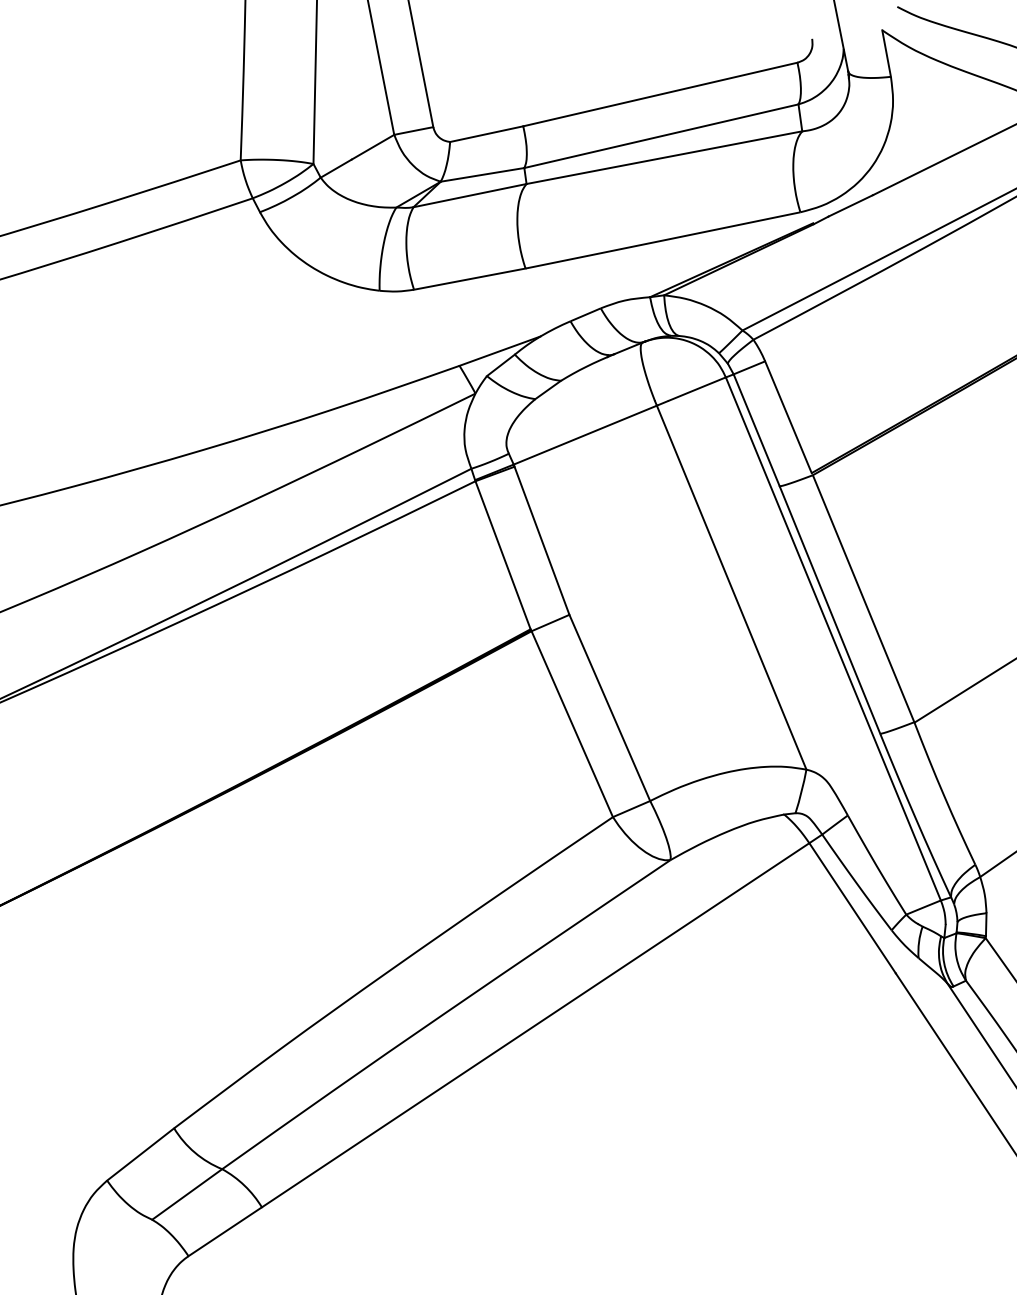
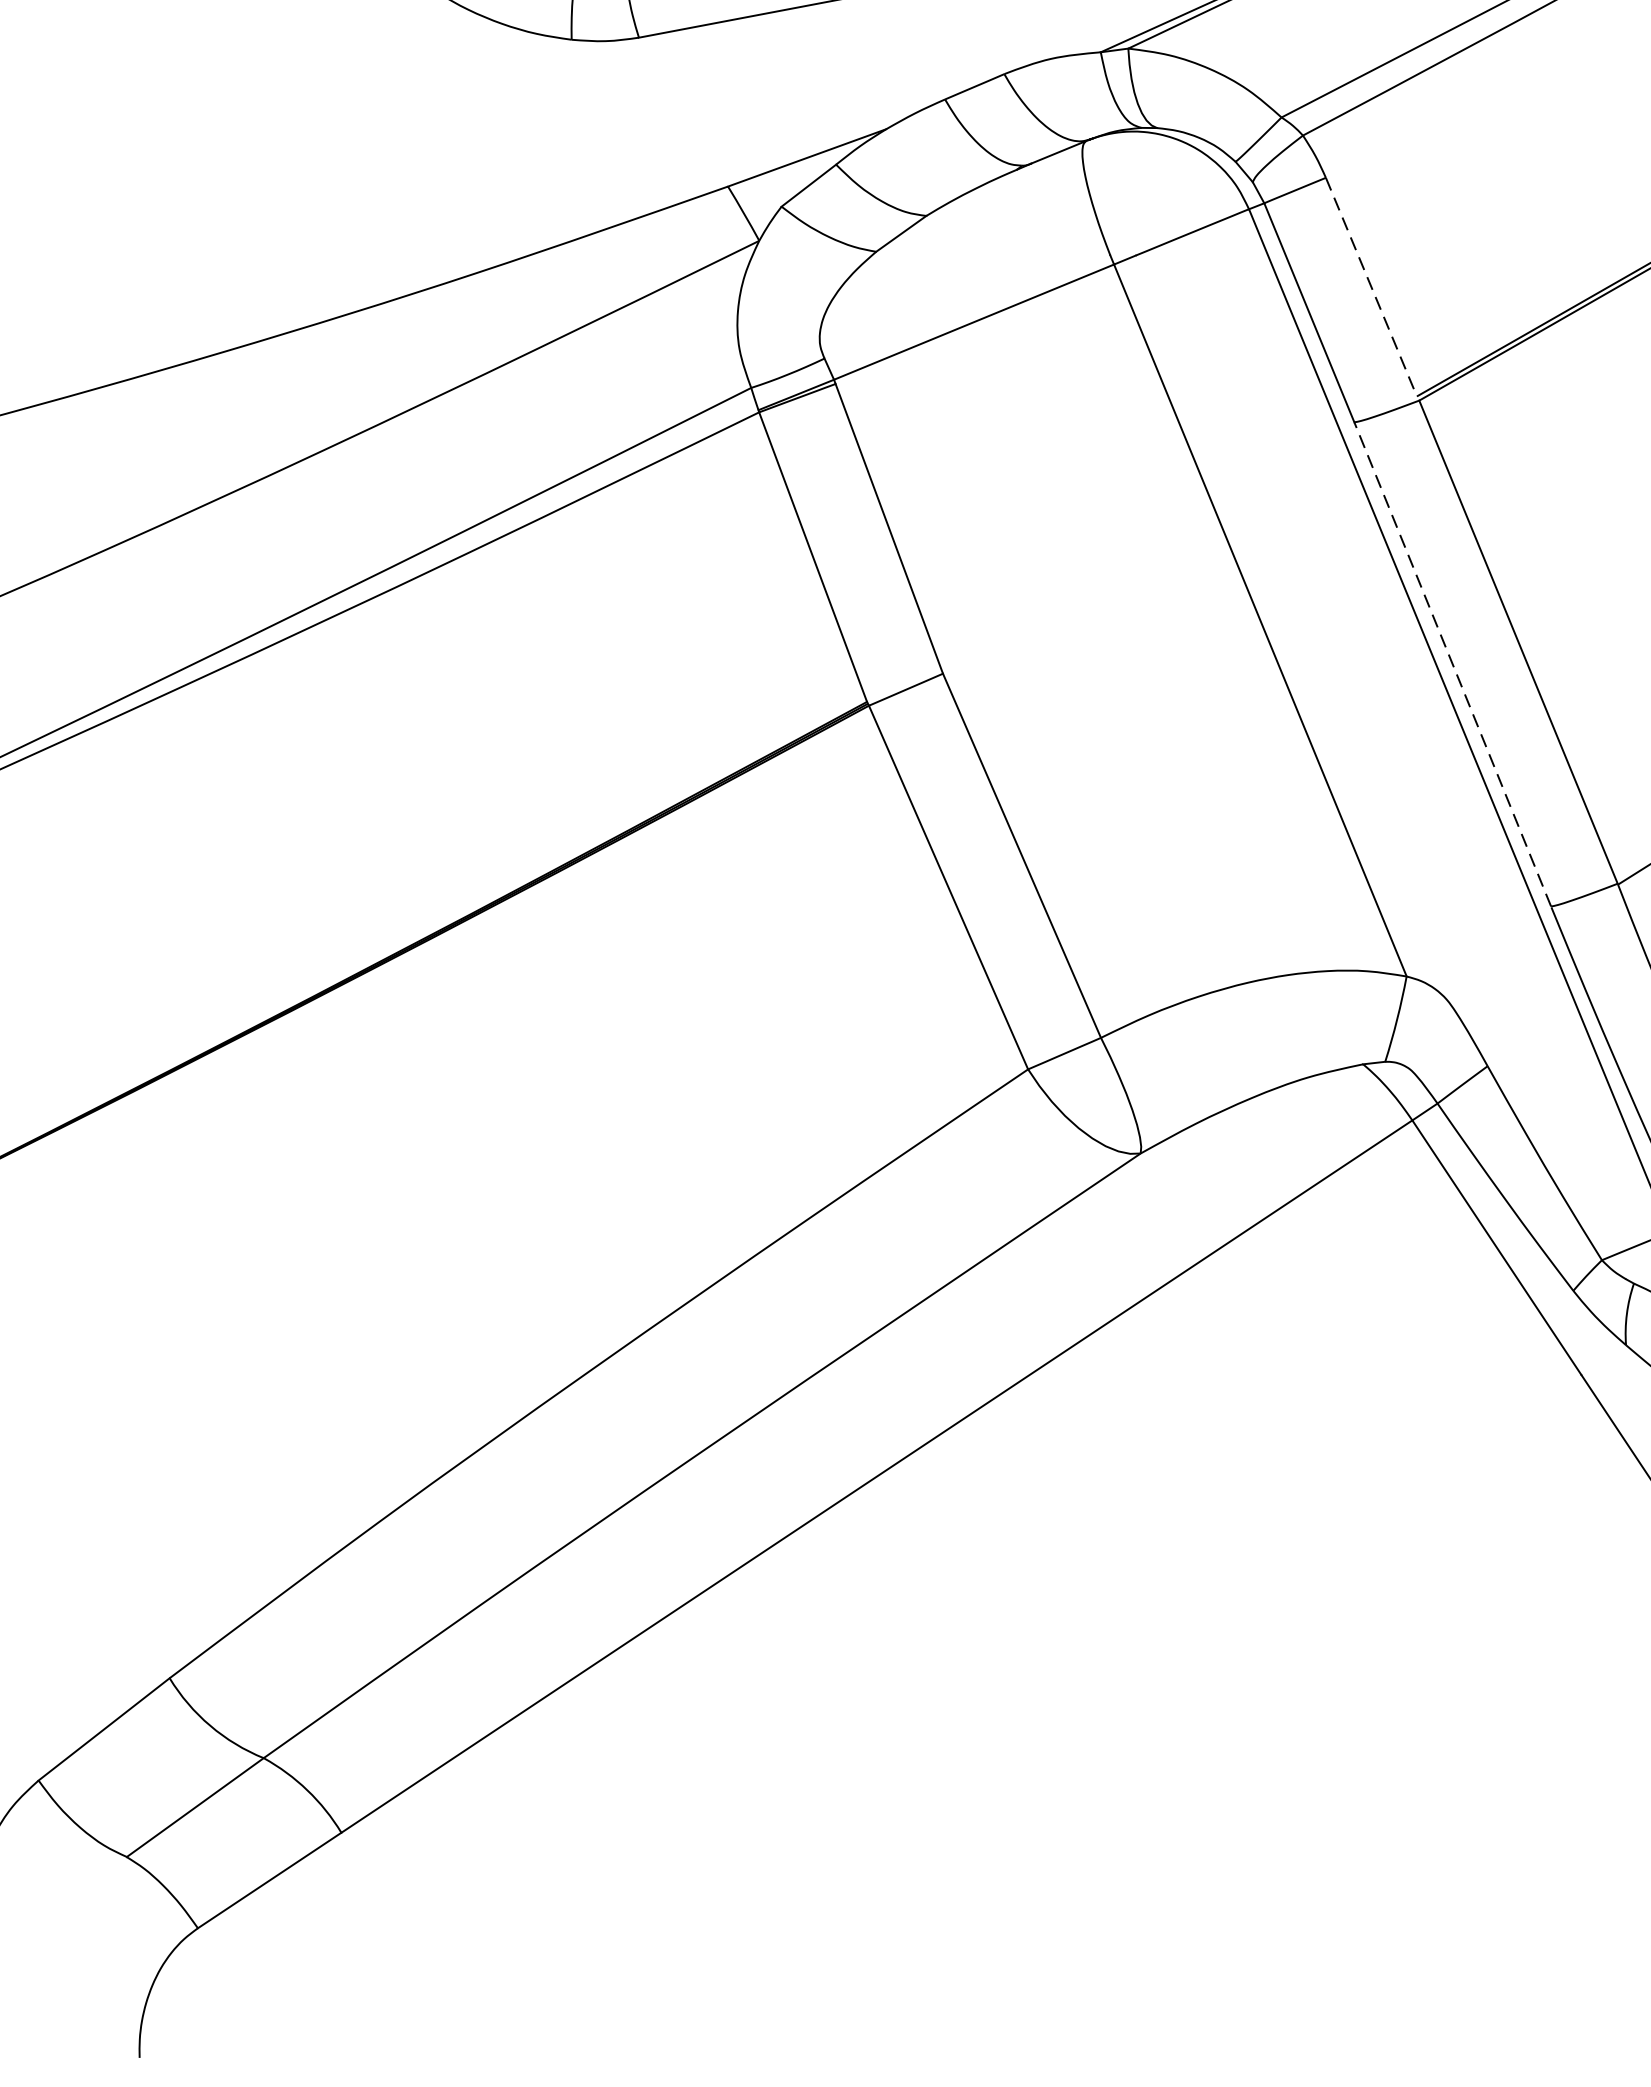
line: (788, 417) -> (1371, 287), solid -> dashed
line: (829, 610) -> (1451, 665), solid -> dashed

